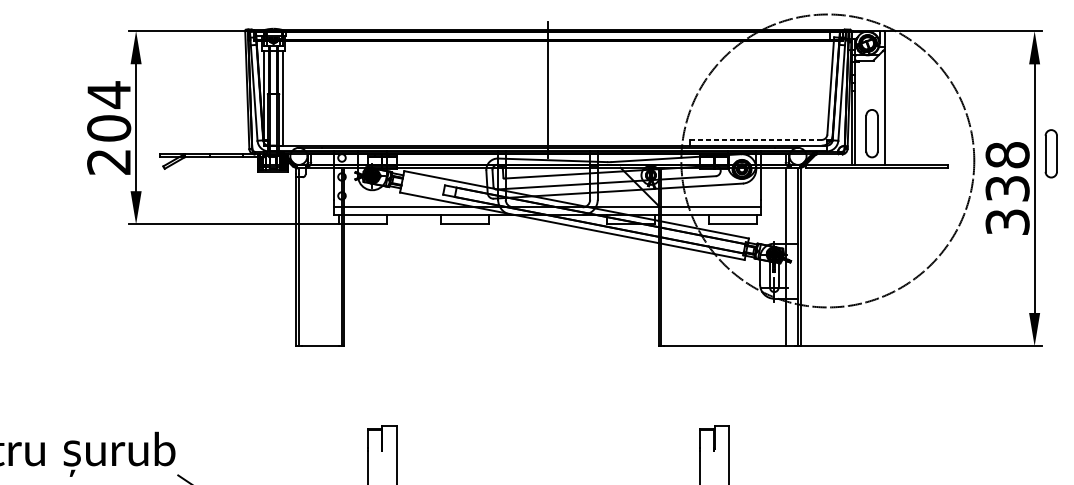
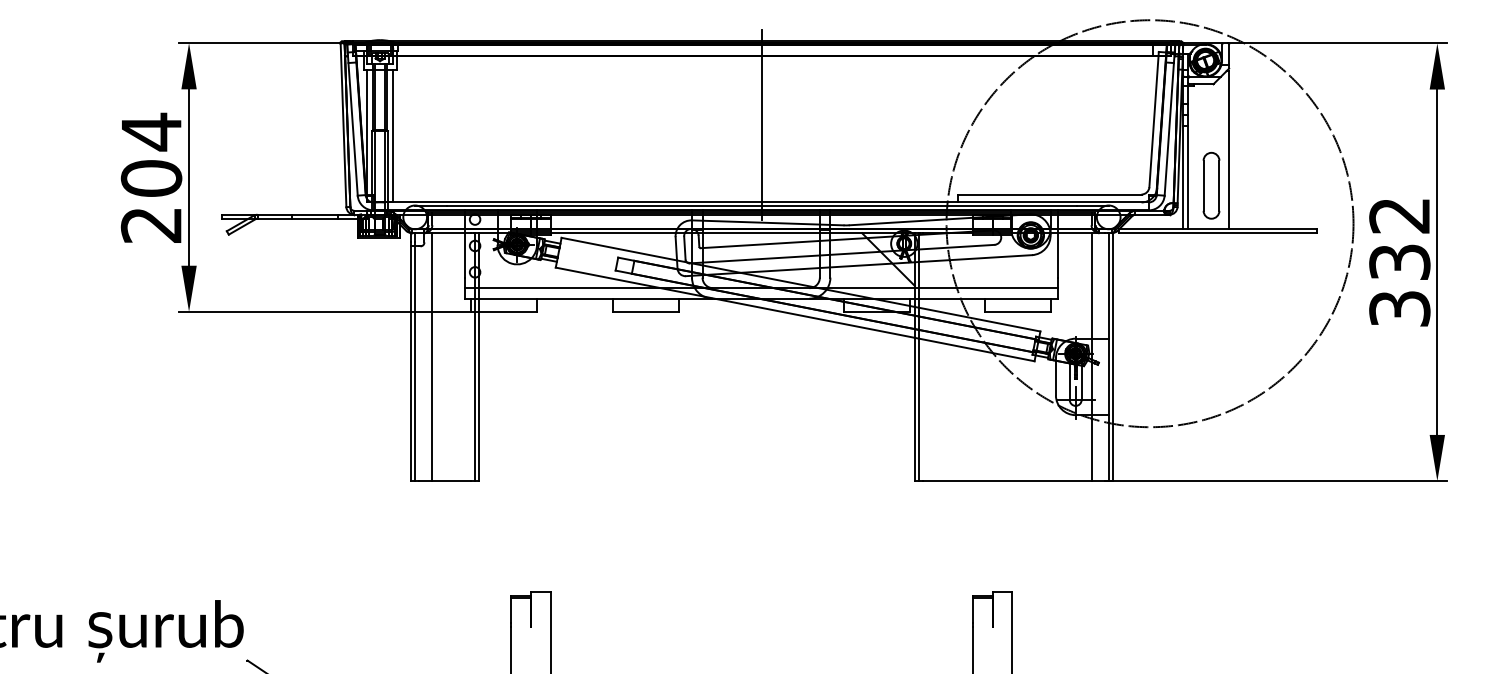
line: (755, 139) -> (1049, 194), dashed -> solid
part: (1051, 153) -> (1460, 213), removed
text: (1007, 155) -> (1399, 215), 338 -> 332
line: (311, 257) -> (432, 357), added

